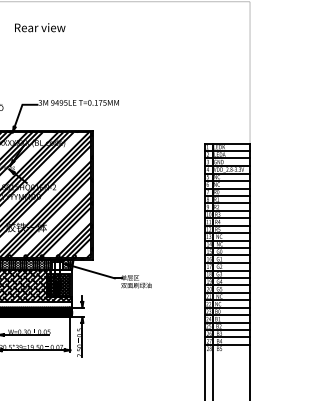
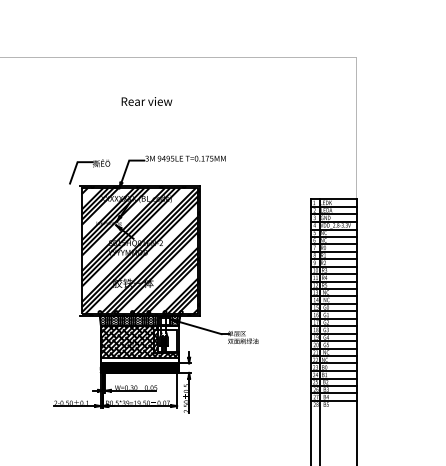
text: (39, 27) -> (146, 101), moved
hatch: (57, 285) -> (164, 341), removed

